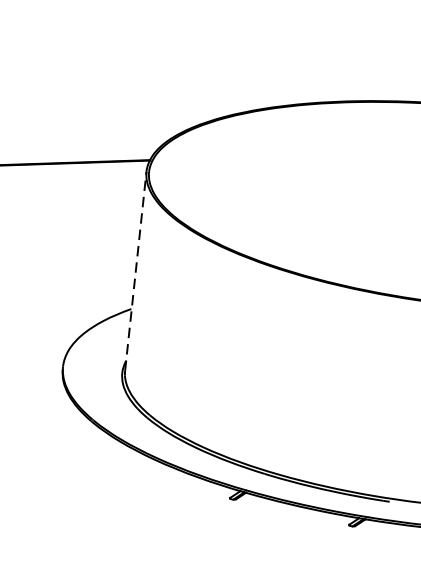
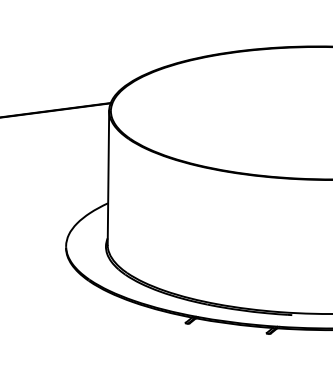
line: (135, 270) -> (108, 177), dashed -> solid

